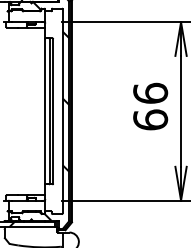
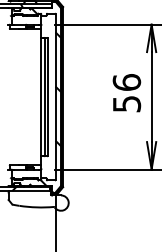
text: (150, 119) -> (126, 103), 66 -> 56

